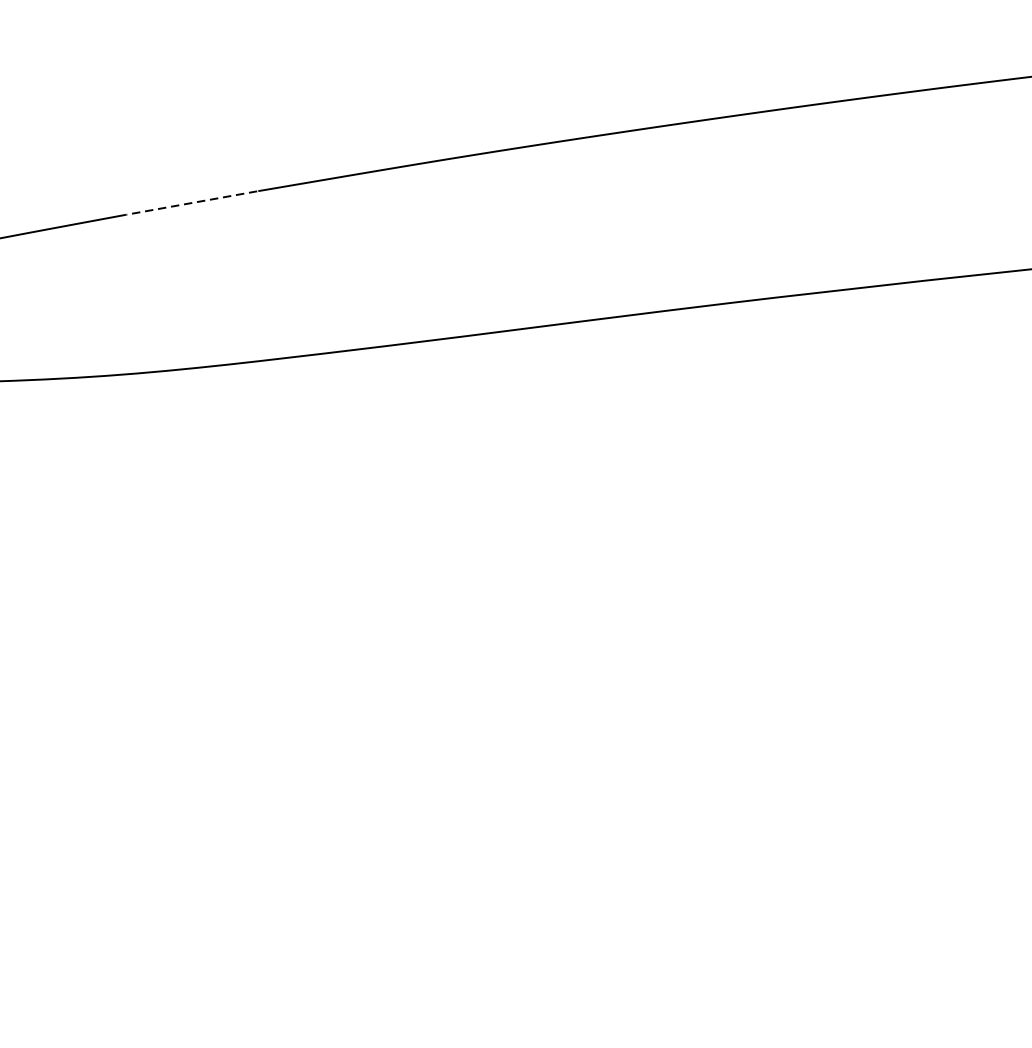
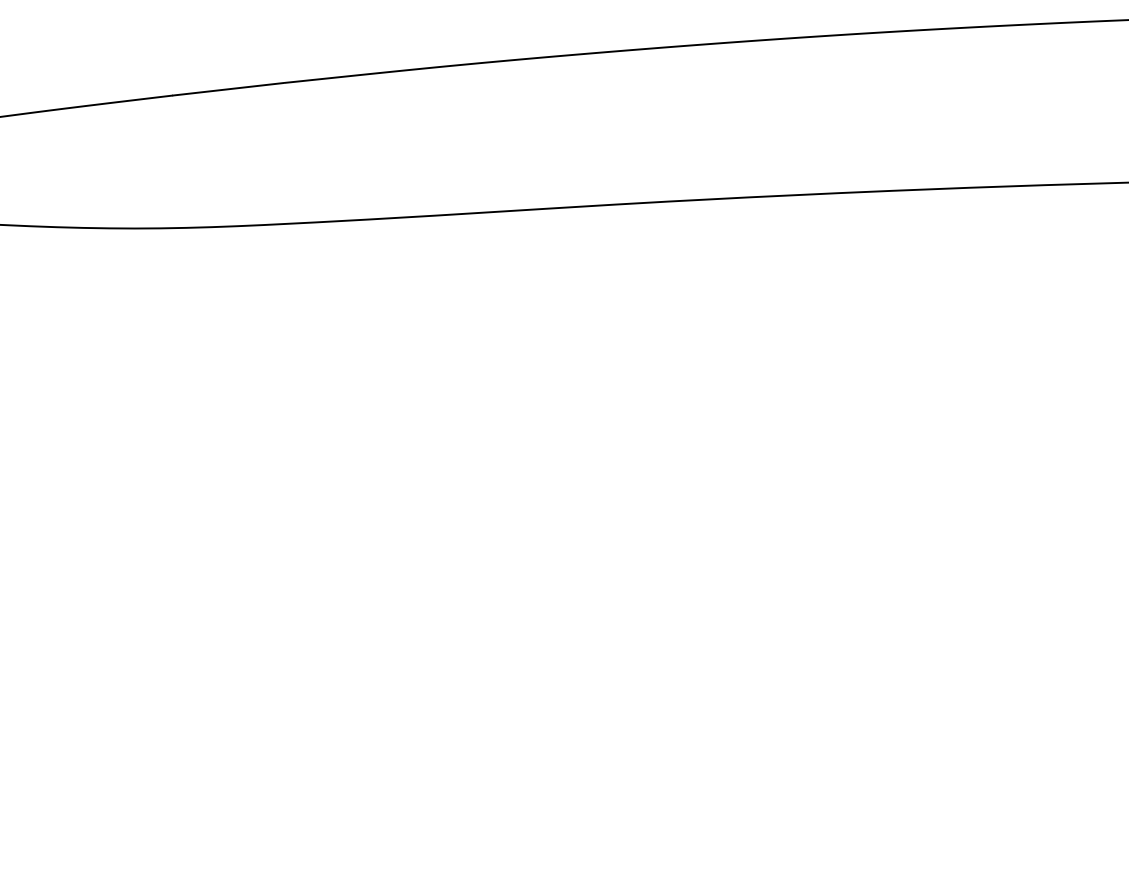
line: (191, 203) -> (227, 89), dashed -> solid

